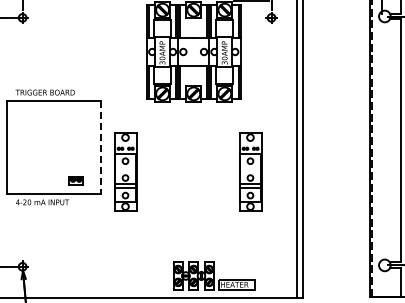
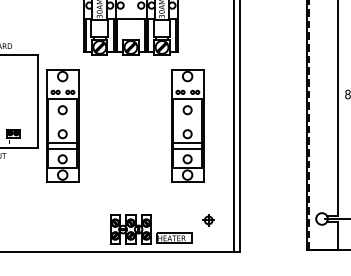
line: (100, 147) -> (37, 101), dashed -> solid
part: (125, 171) -> (62, 125), size x1.43
part: (250, 171) -> (187, 125), size x1.43
part: (271, 266) -> (208, 220), added

